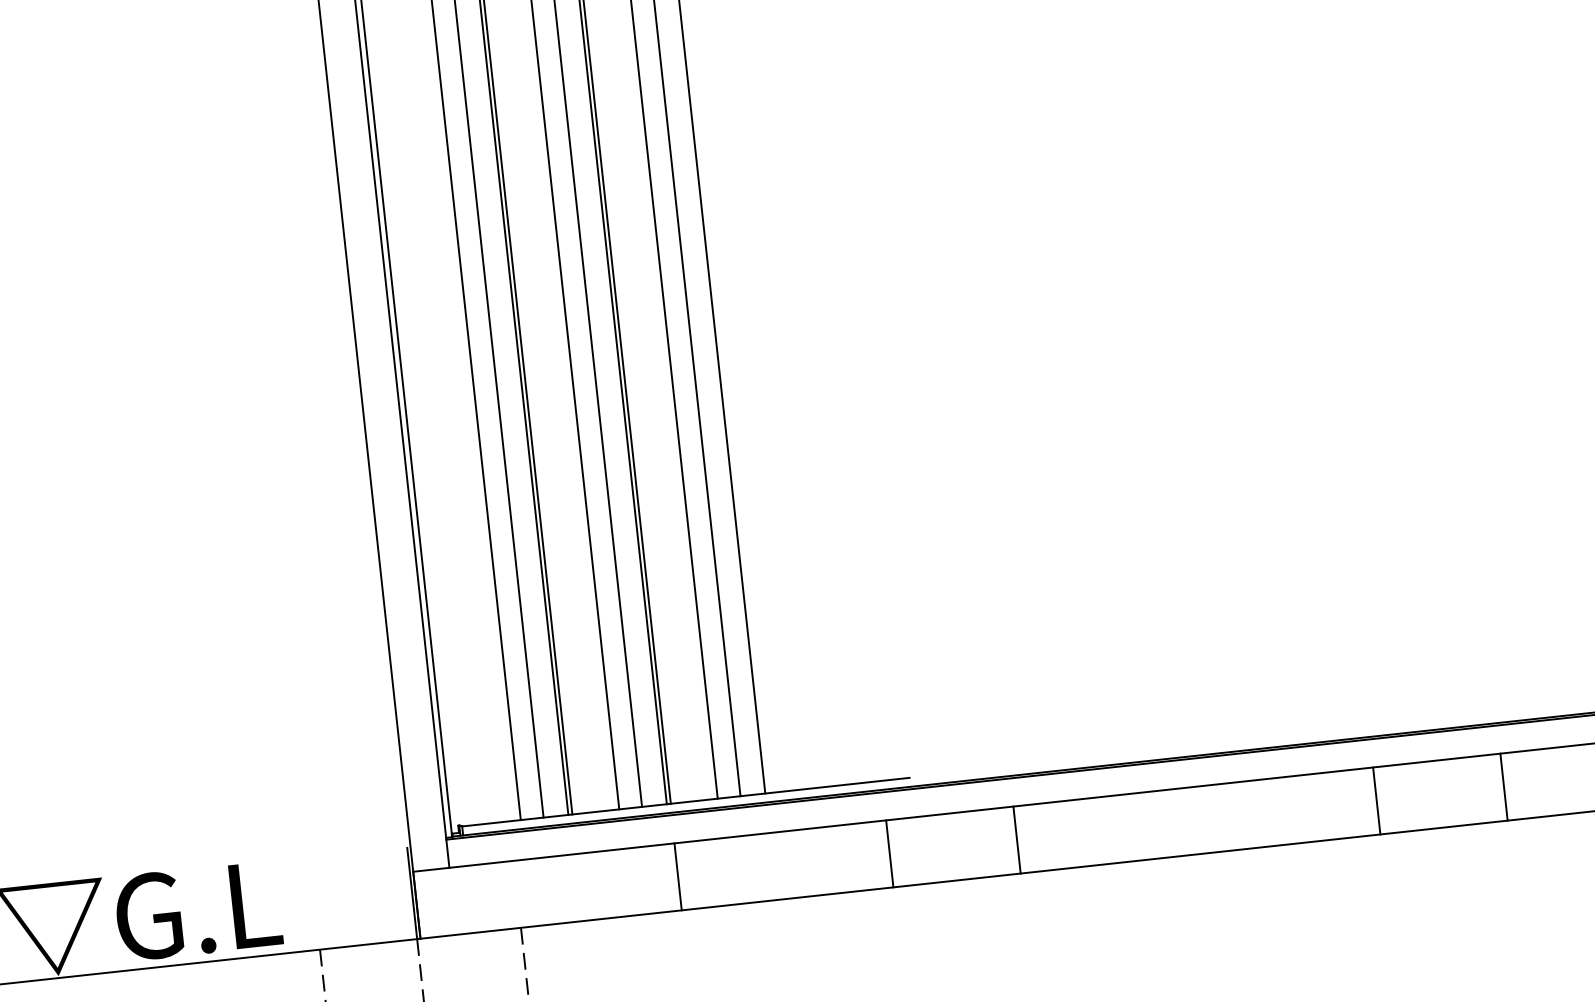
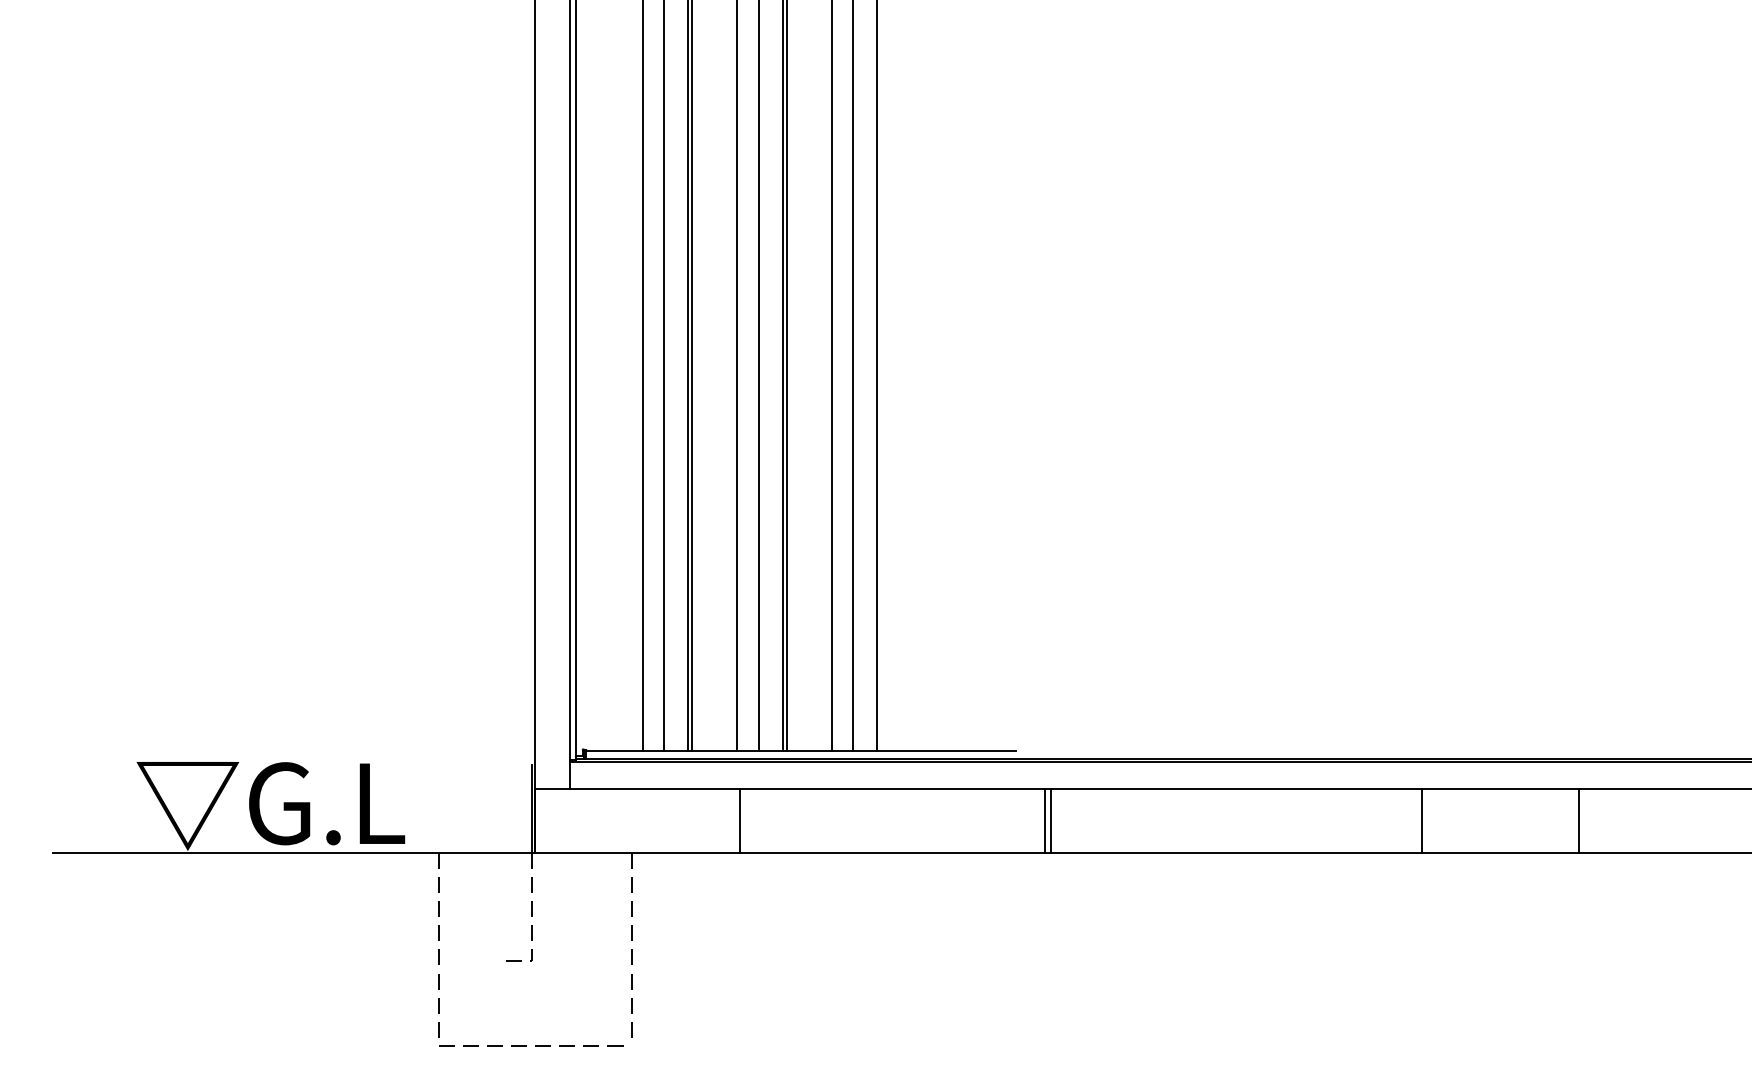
line: (1376, 800) -> (1421, 820), moved
line: (1017, 839) -> (1045, 820), moved
line: (890, 853) -> (1051, 820), moved
line: (677, 876) -> (739, 820), moved

